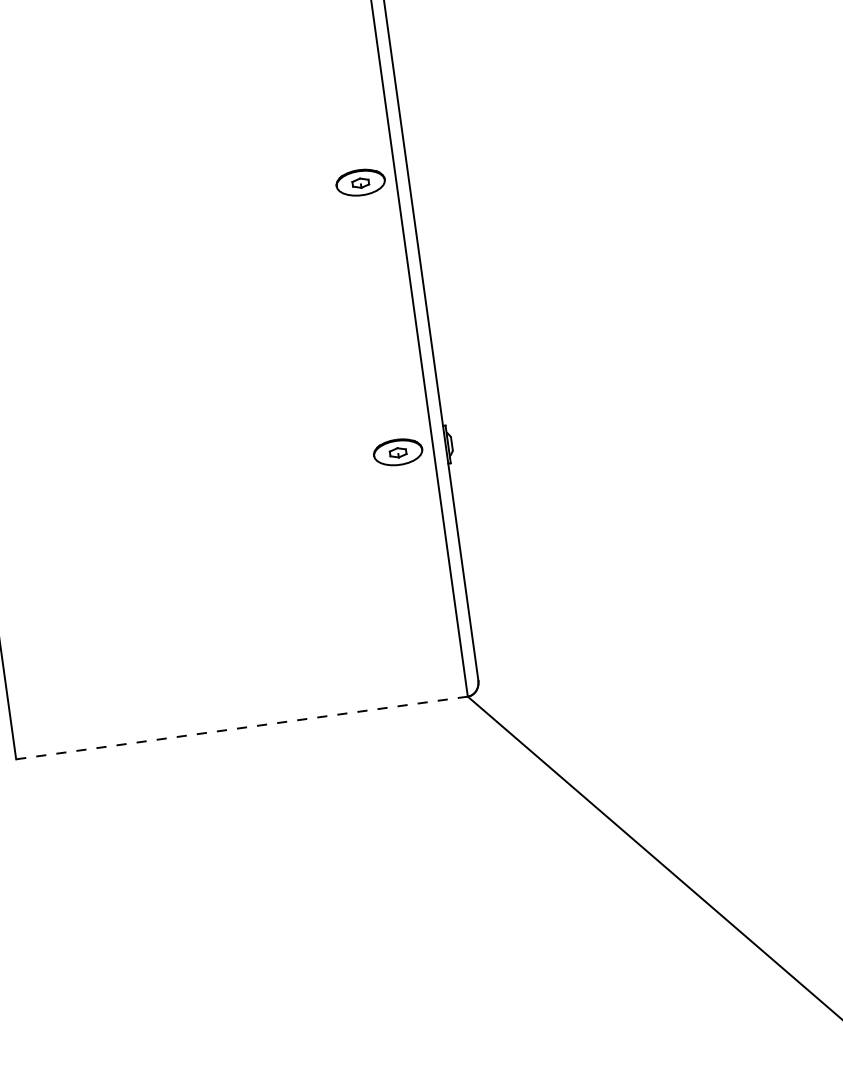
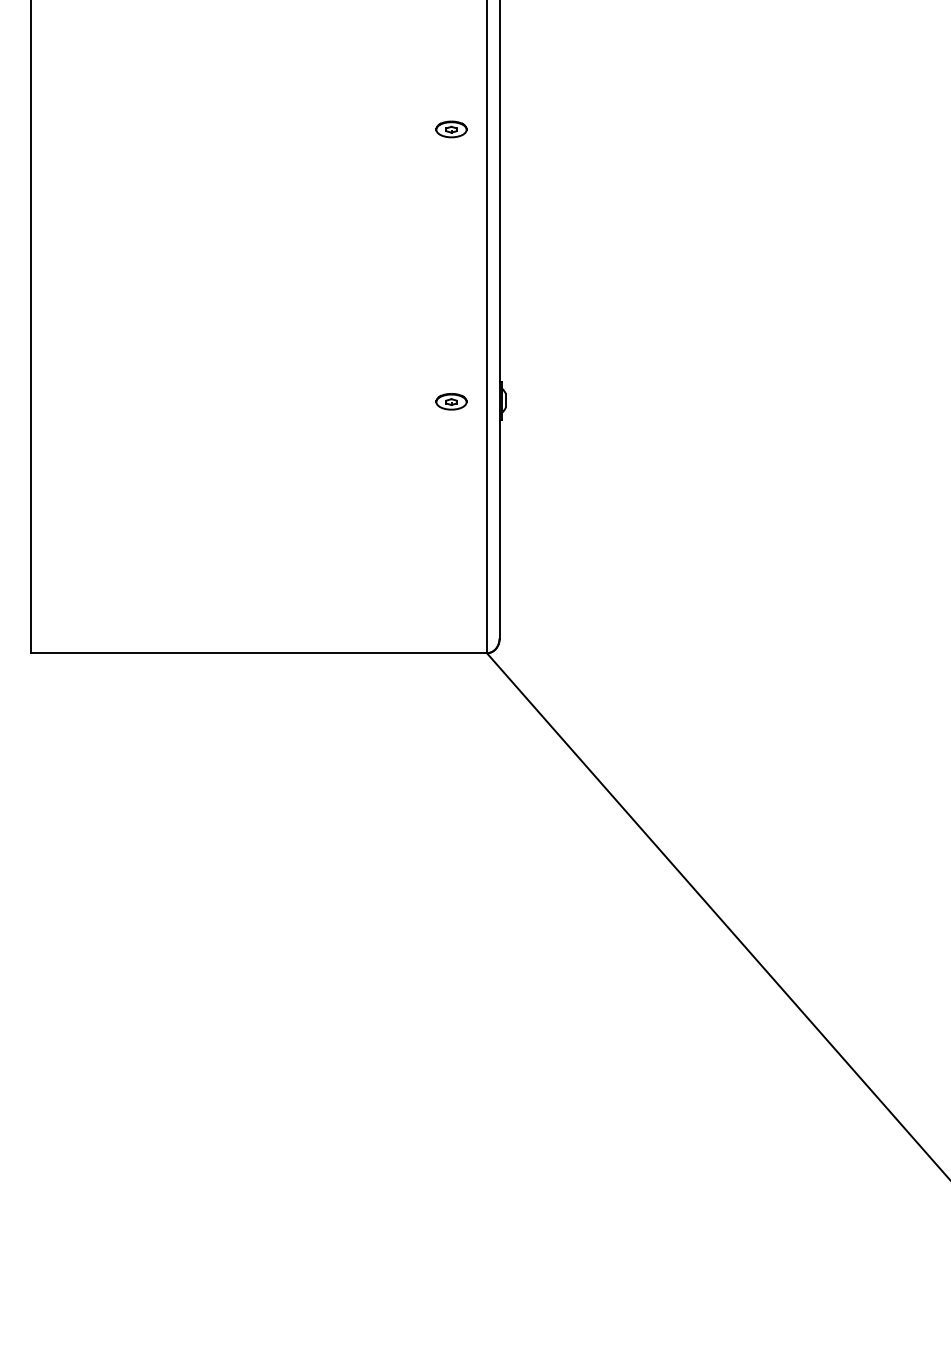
part: (360, 182) -> (451, 129), size x0.62
part: (398, 452) -> (451, 401), size x0.62
line: (242, 728) -> (259, 653), dashed -> solid

